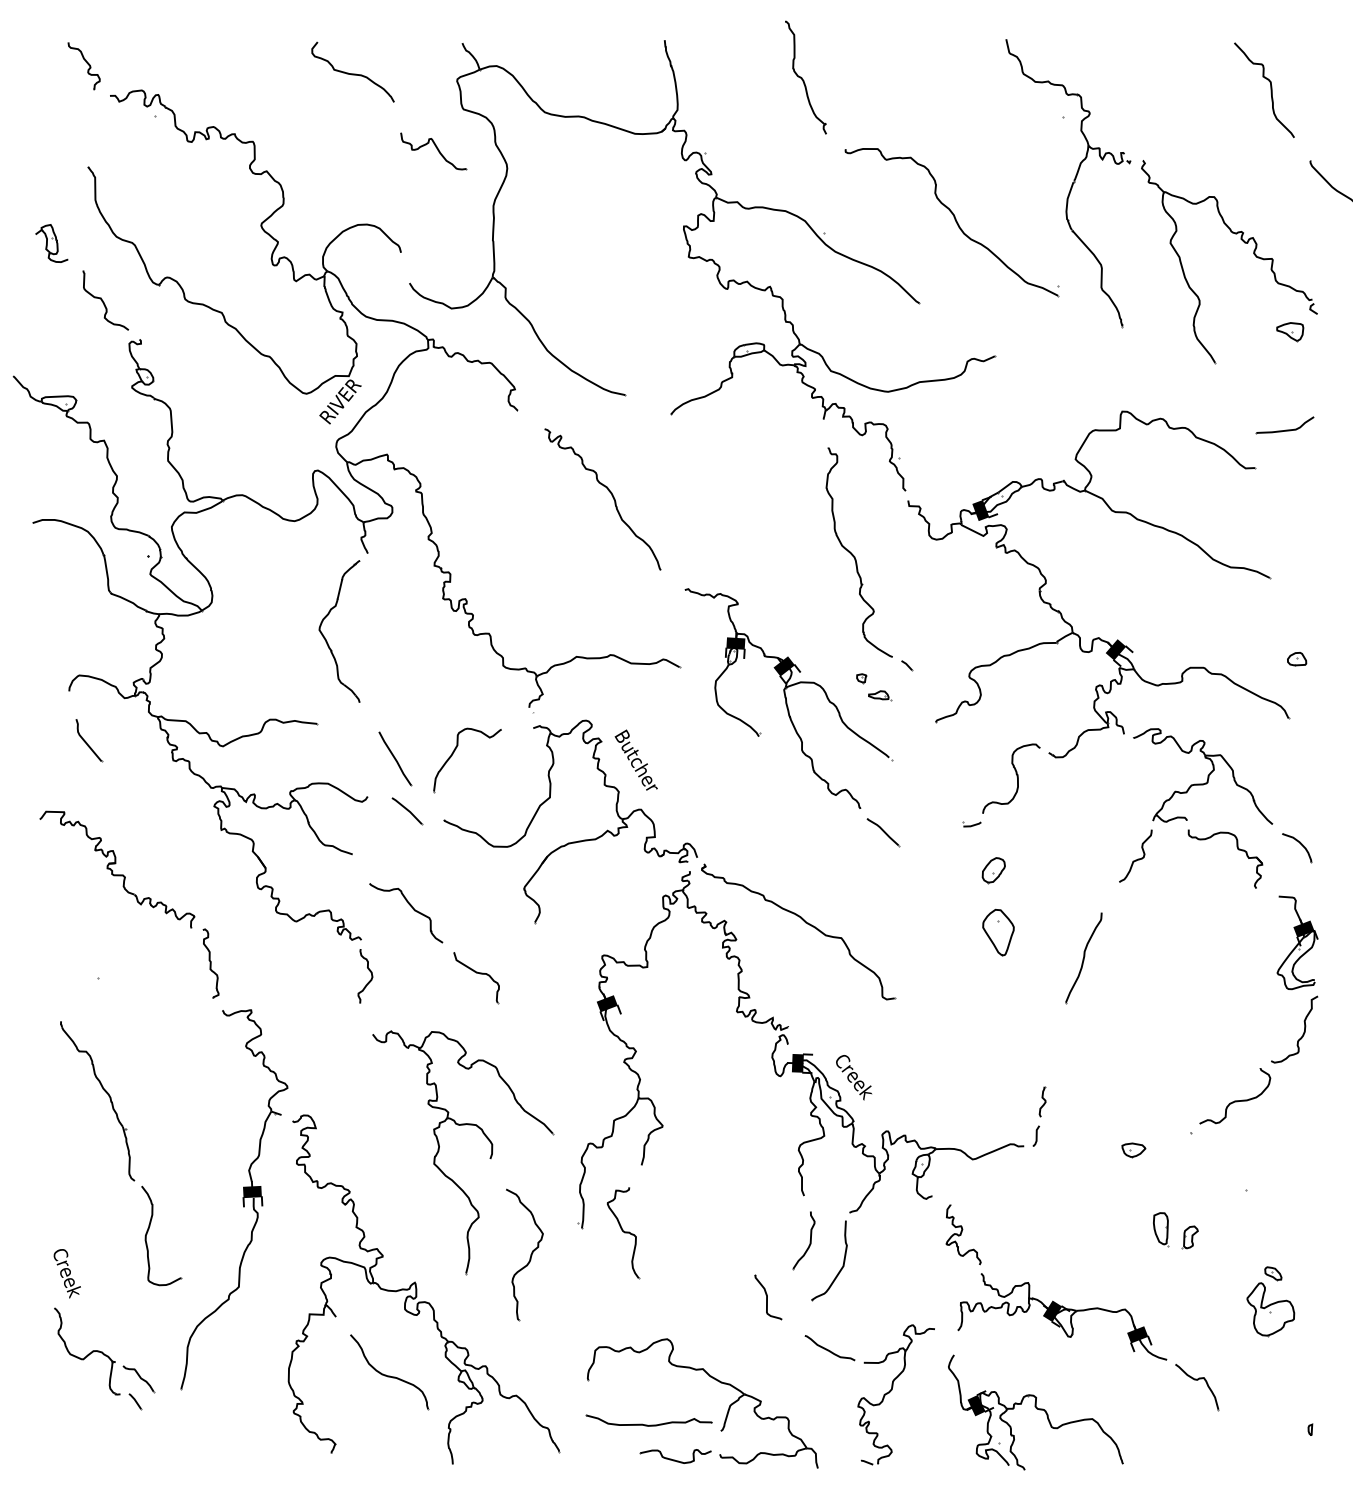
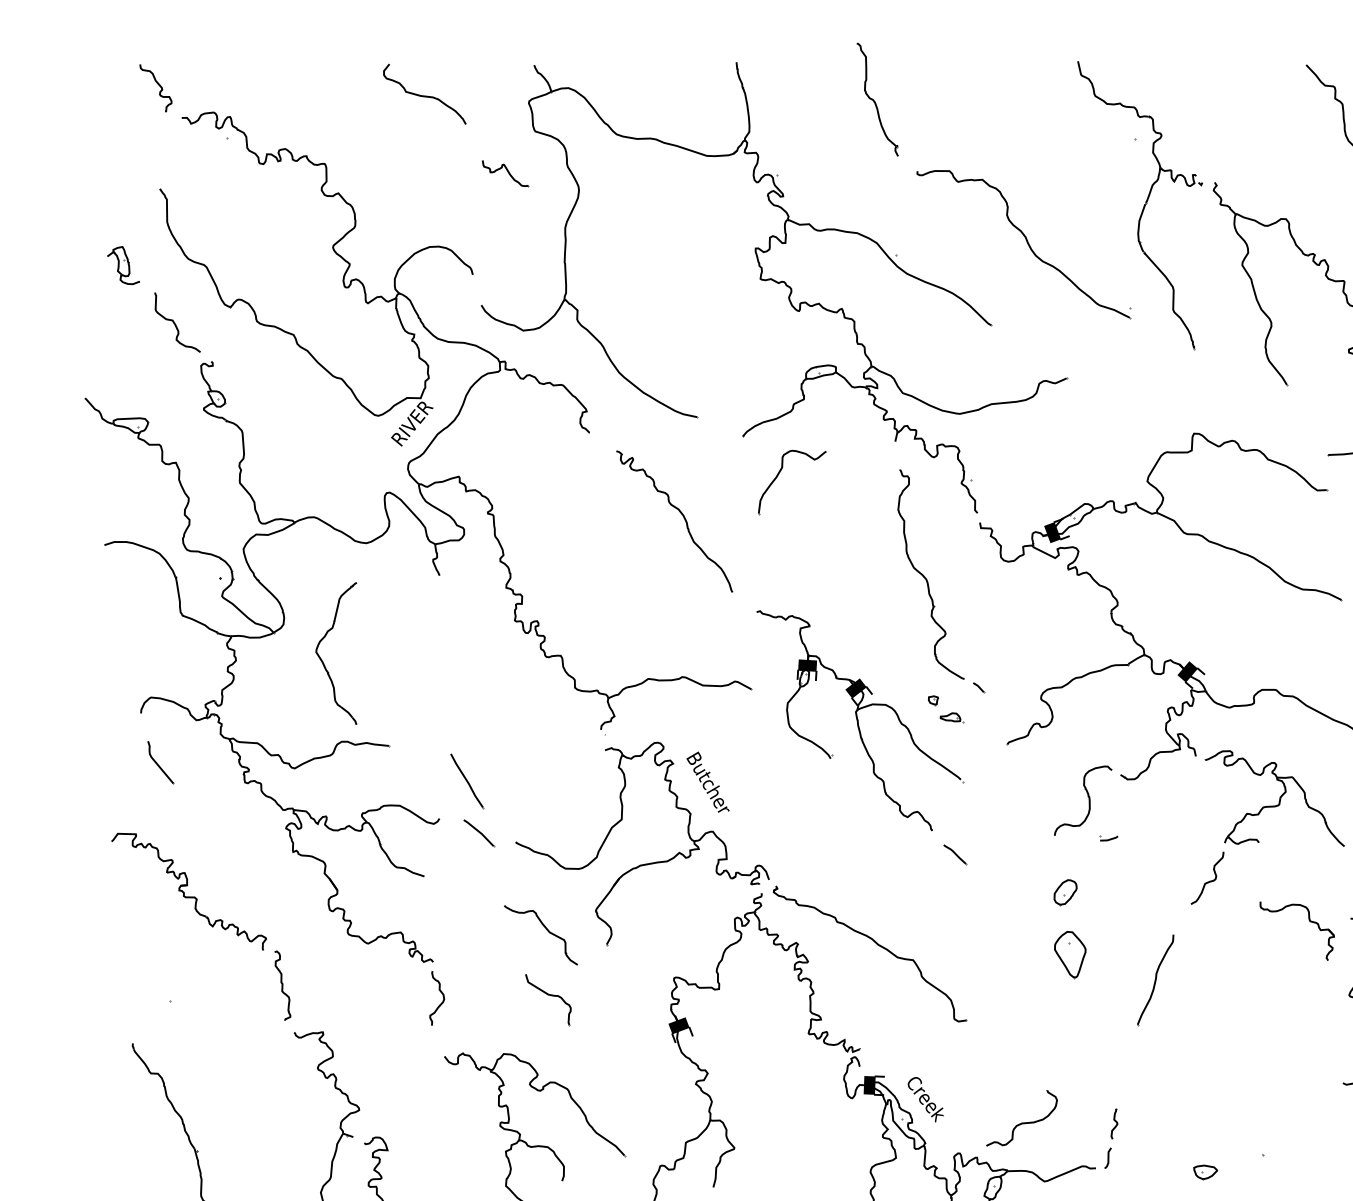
part: (433, 151) -> (505, 173), size x0.7
part: (325, 637) -> (322, 659), moved
part: (453, 754) -> (778, 476), moved
part: (971, 824) -> (1108, 838), moved
part: (883, 832) -> (955, 854), size x0.7
part: (1237, 849) -> (1309, 921), moved
curve: (413, 910) -> (548, 932), moved
curve: (1235, 1100) -> (1022, 1122), moved

